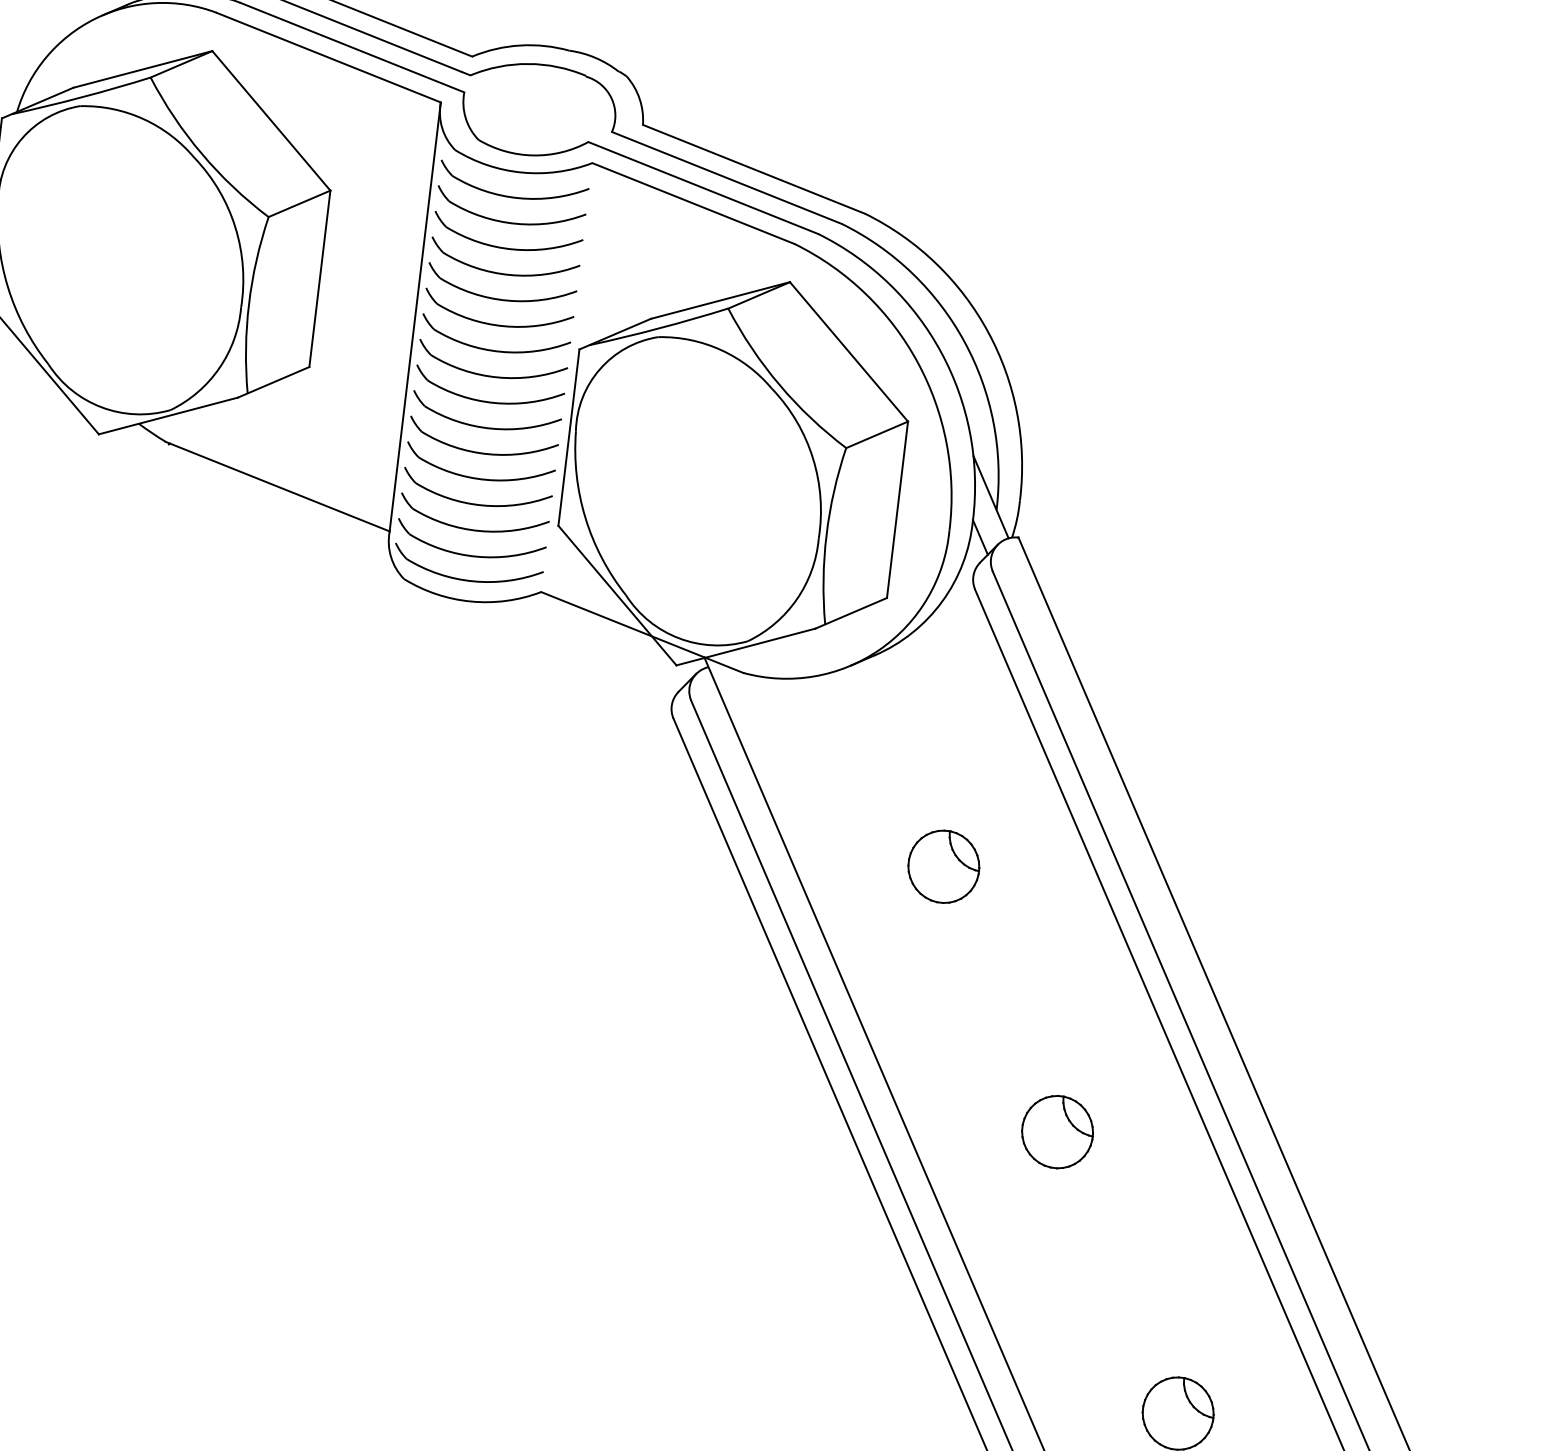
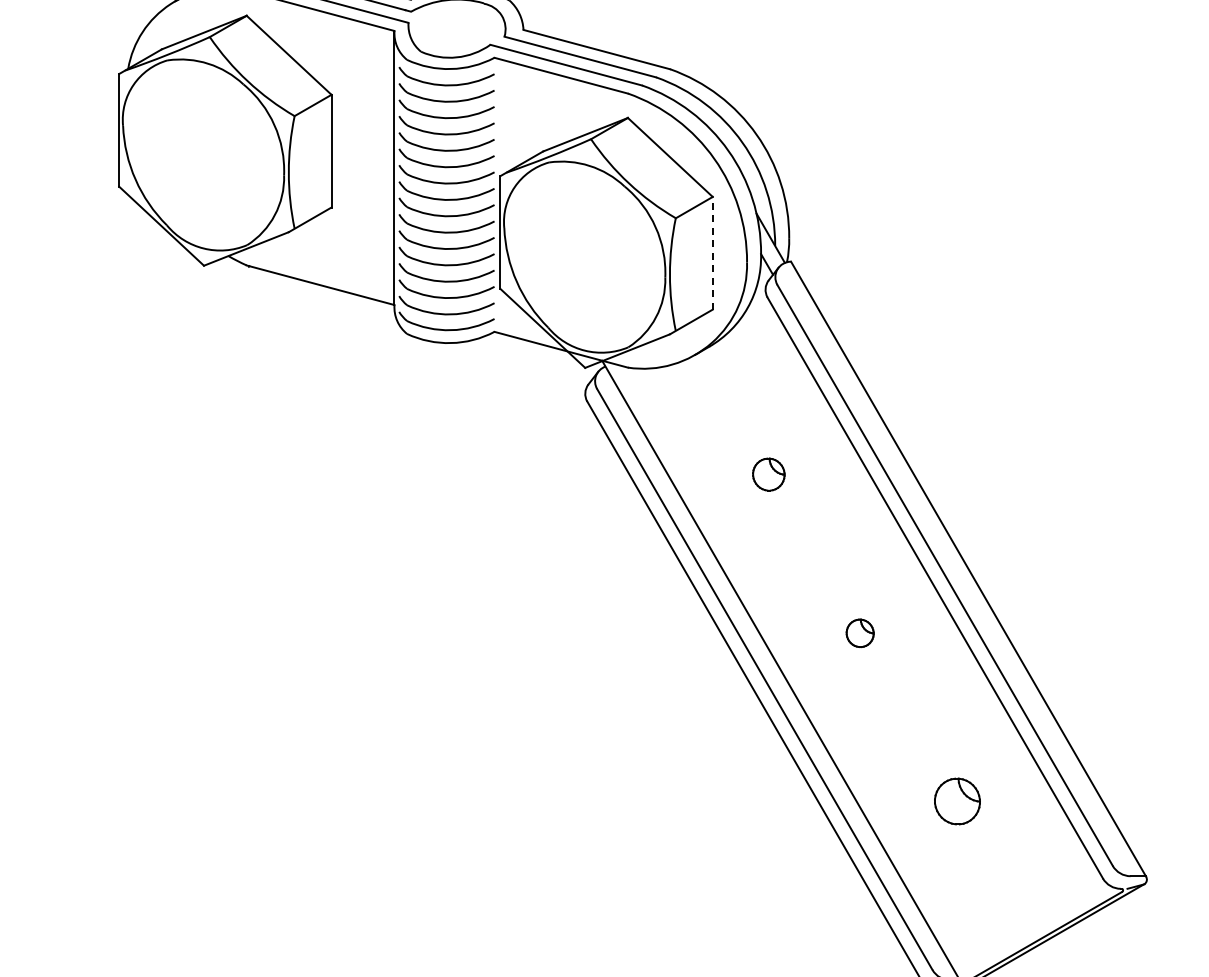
line: (897, 508) -> (712, 252), solid -> dashed
part: (943, 866) -> (768, 474), size x0.7
part: (1056, 1132) -> (859, 633), size x0.6

